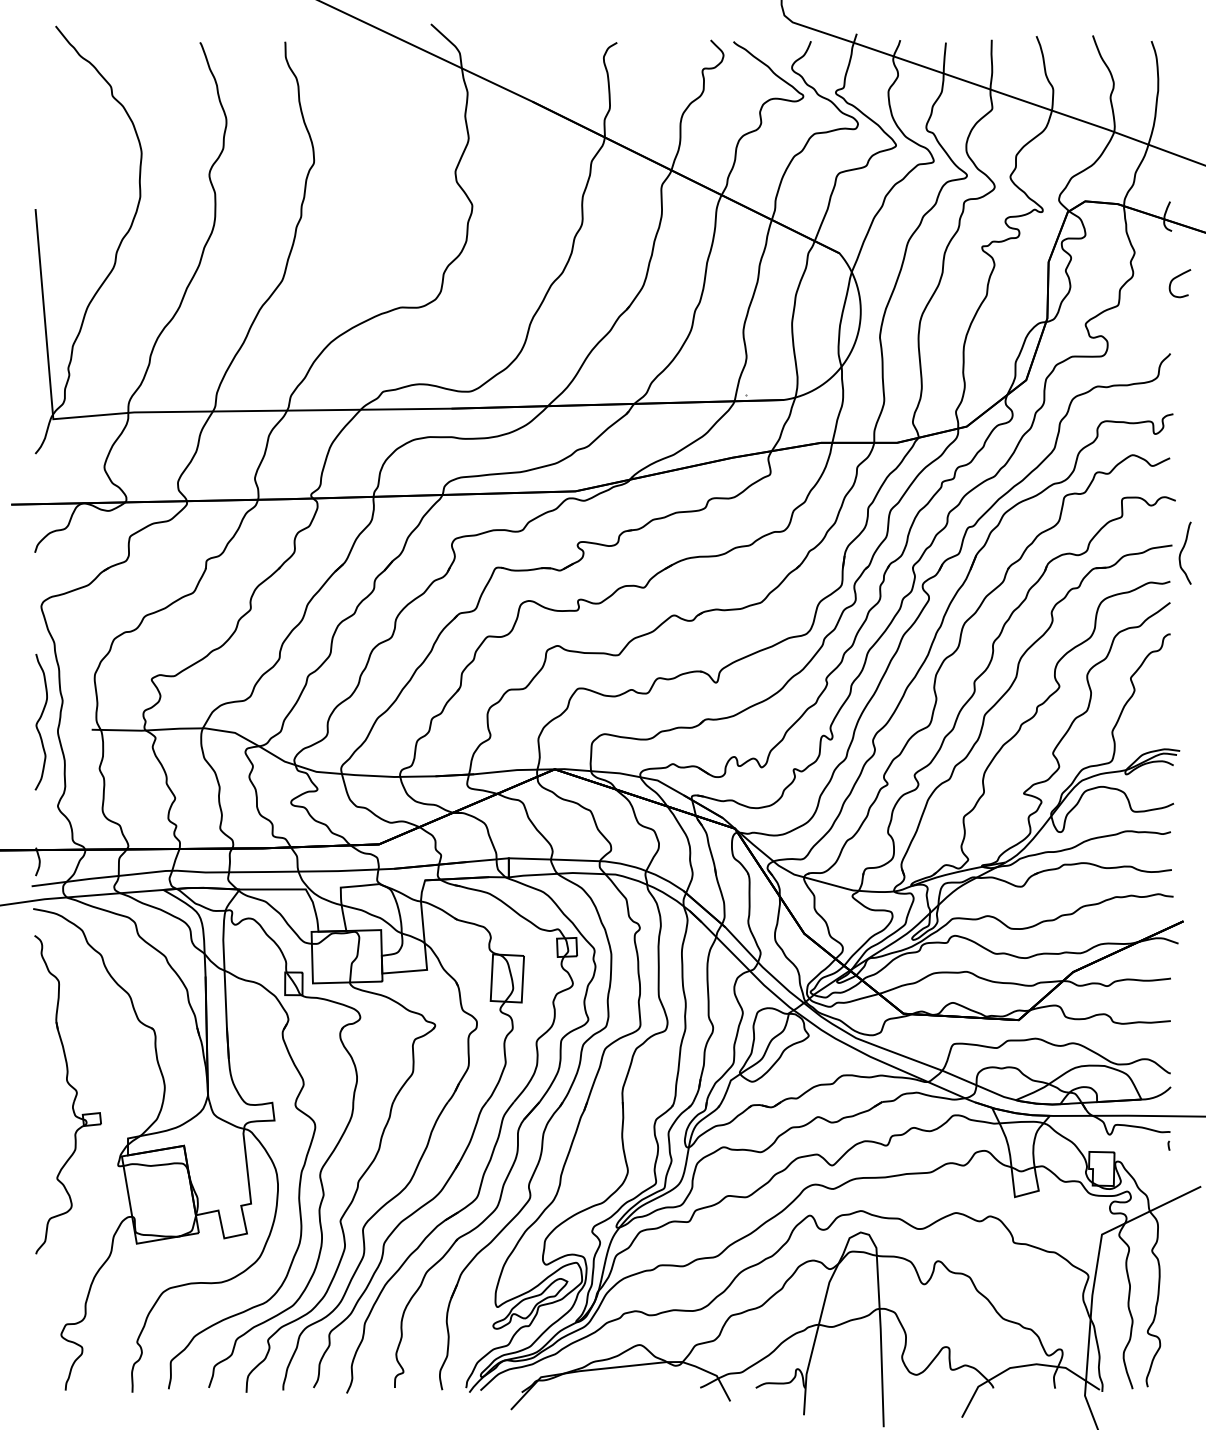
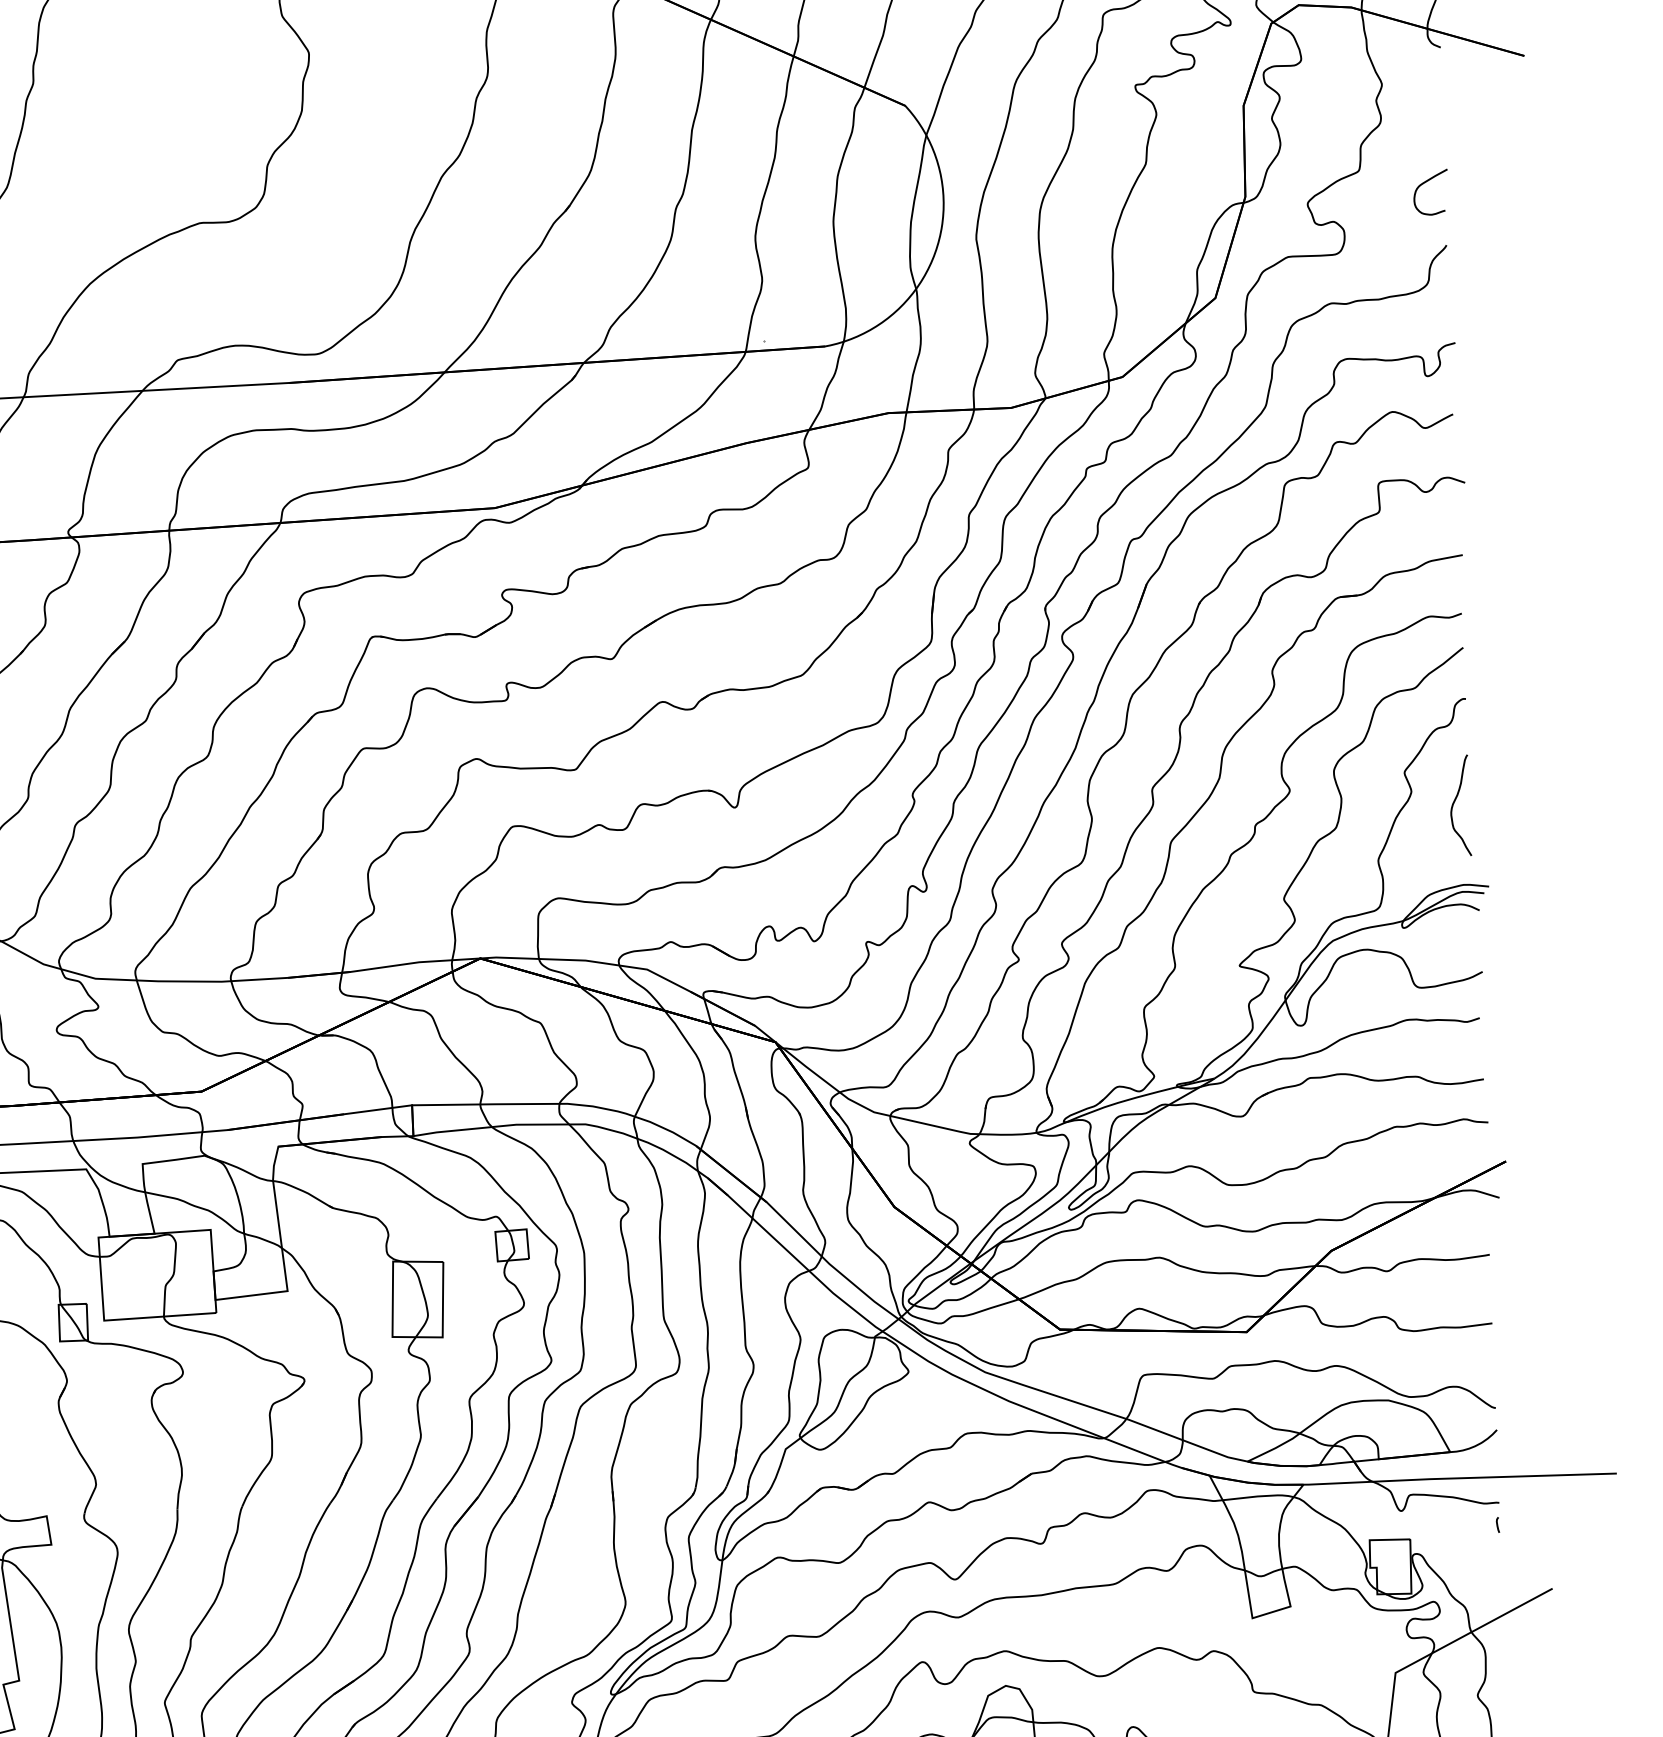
curve: (1176, 278) -> (1424, 184), moved
curve: (1182, 551) -> (1455, 803), moved

